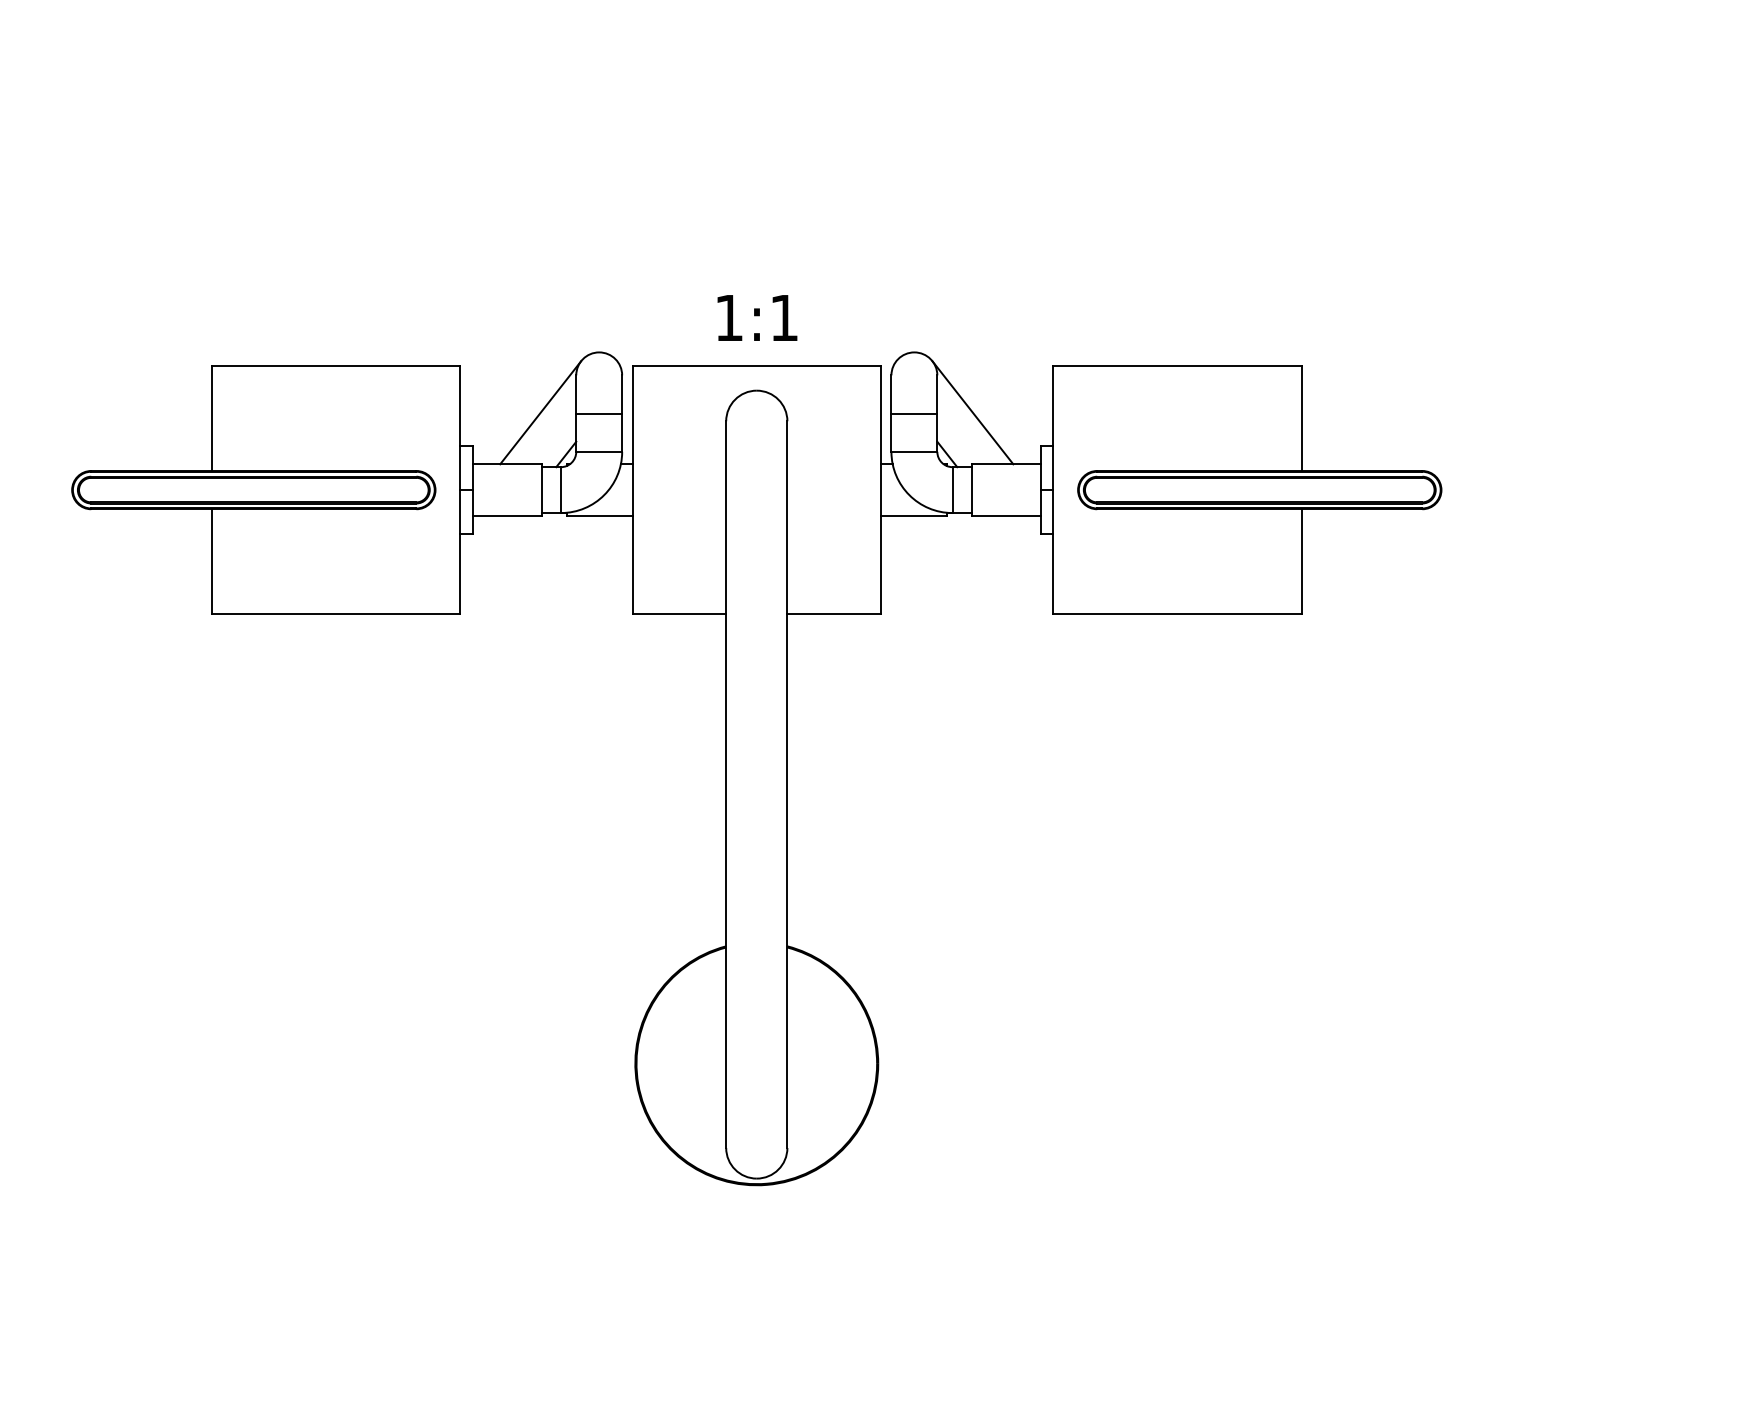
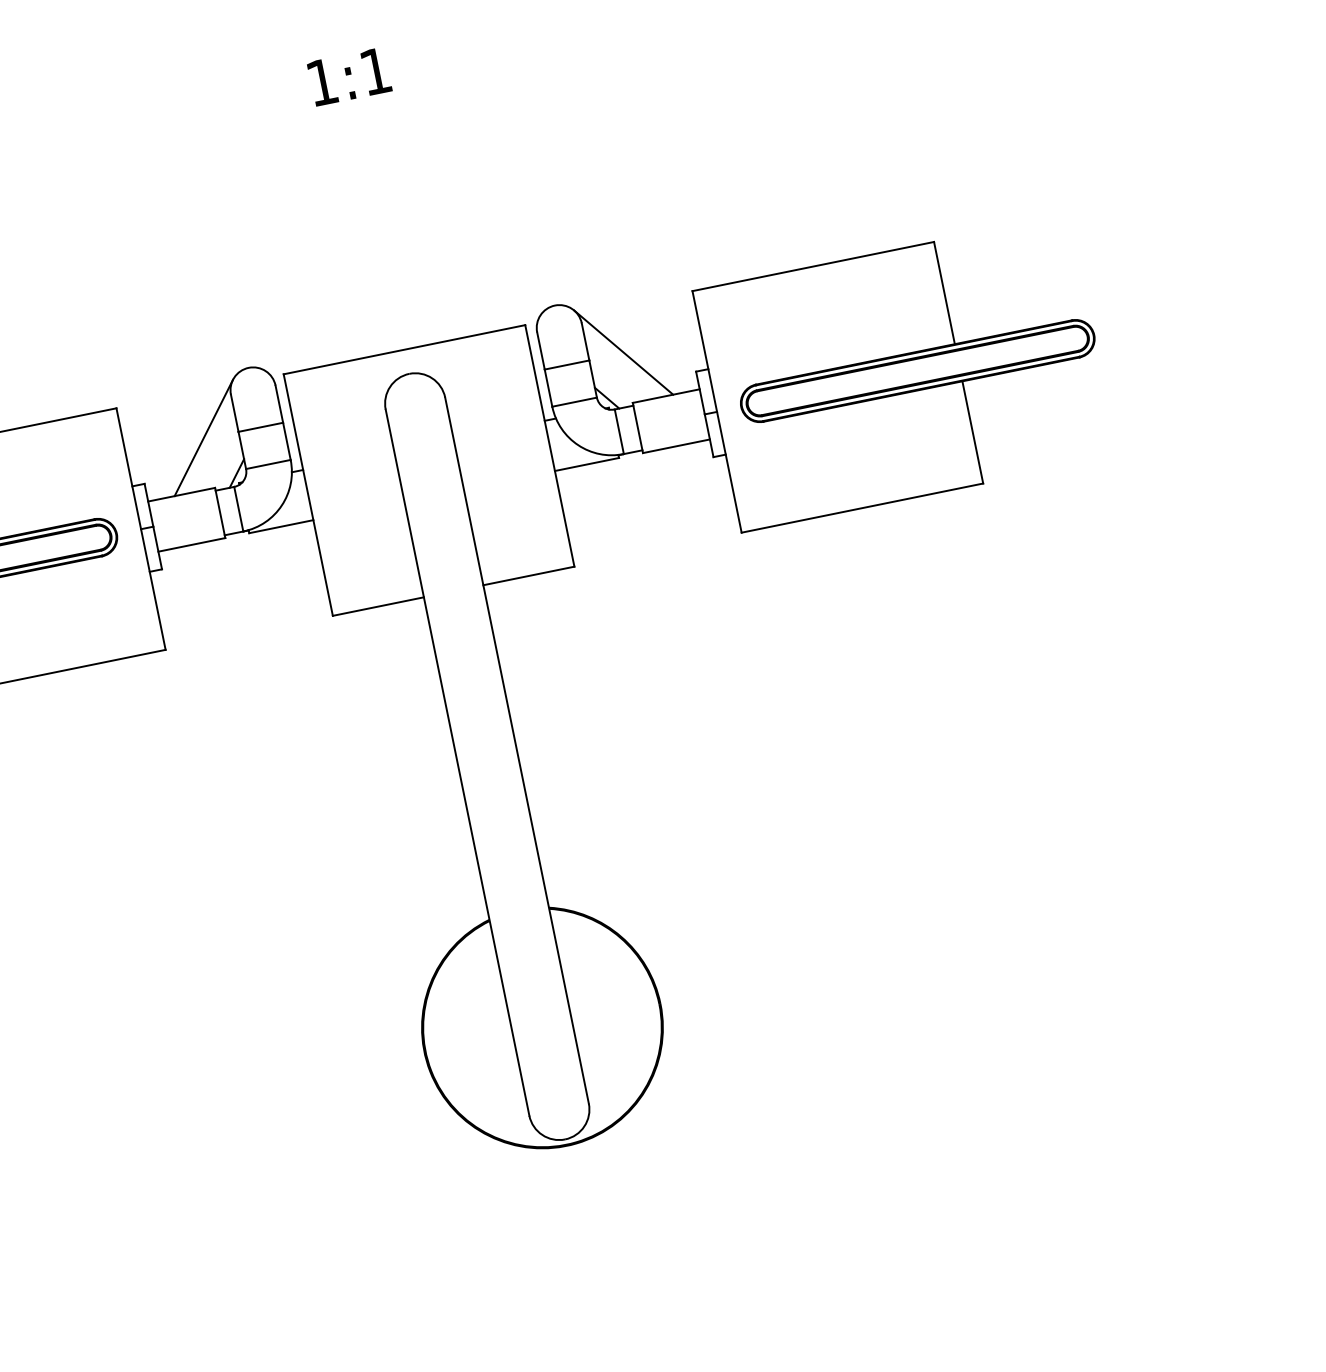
text: (757, 317) -> (349, 76), moved

